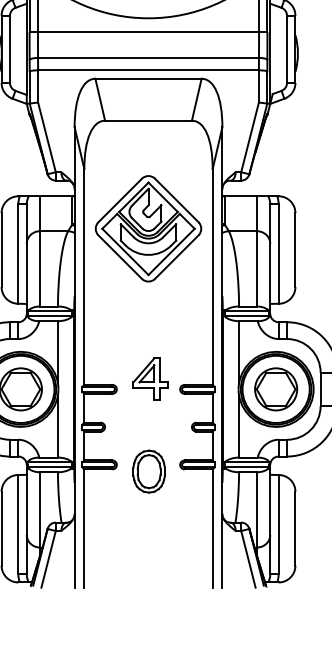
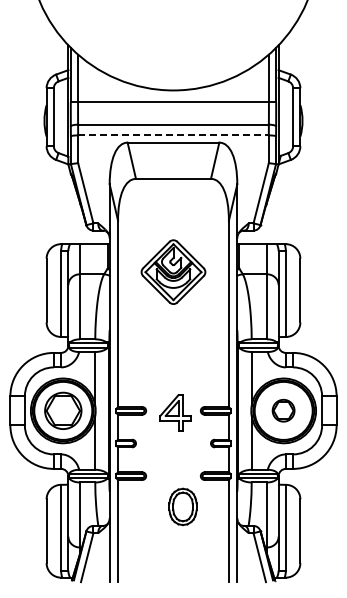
line: (148, 70) -> (173, 135), solid -> dashed
part: (148, 227) -> (173, 271), size x0.7
part: (150, 378) -> (175, 412), moved
part: (275, 388) -> (283, 410), size x0.6
part: (148, 471) -> (182, 506), moved

